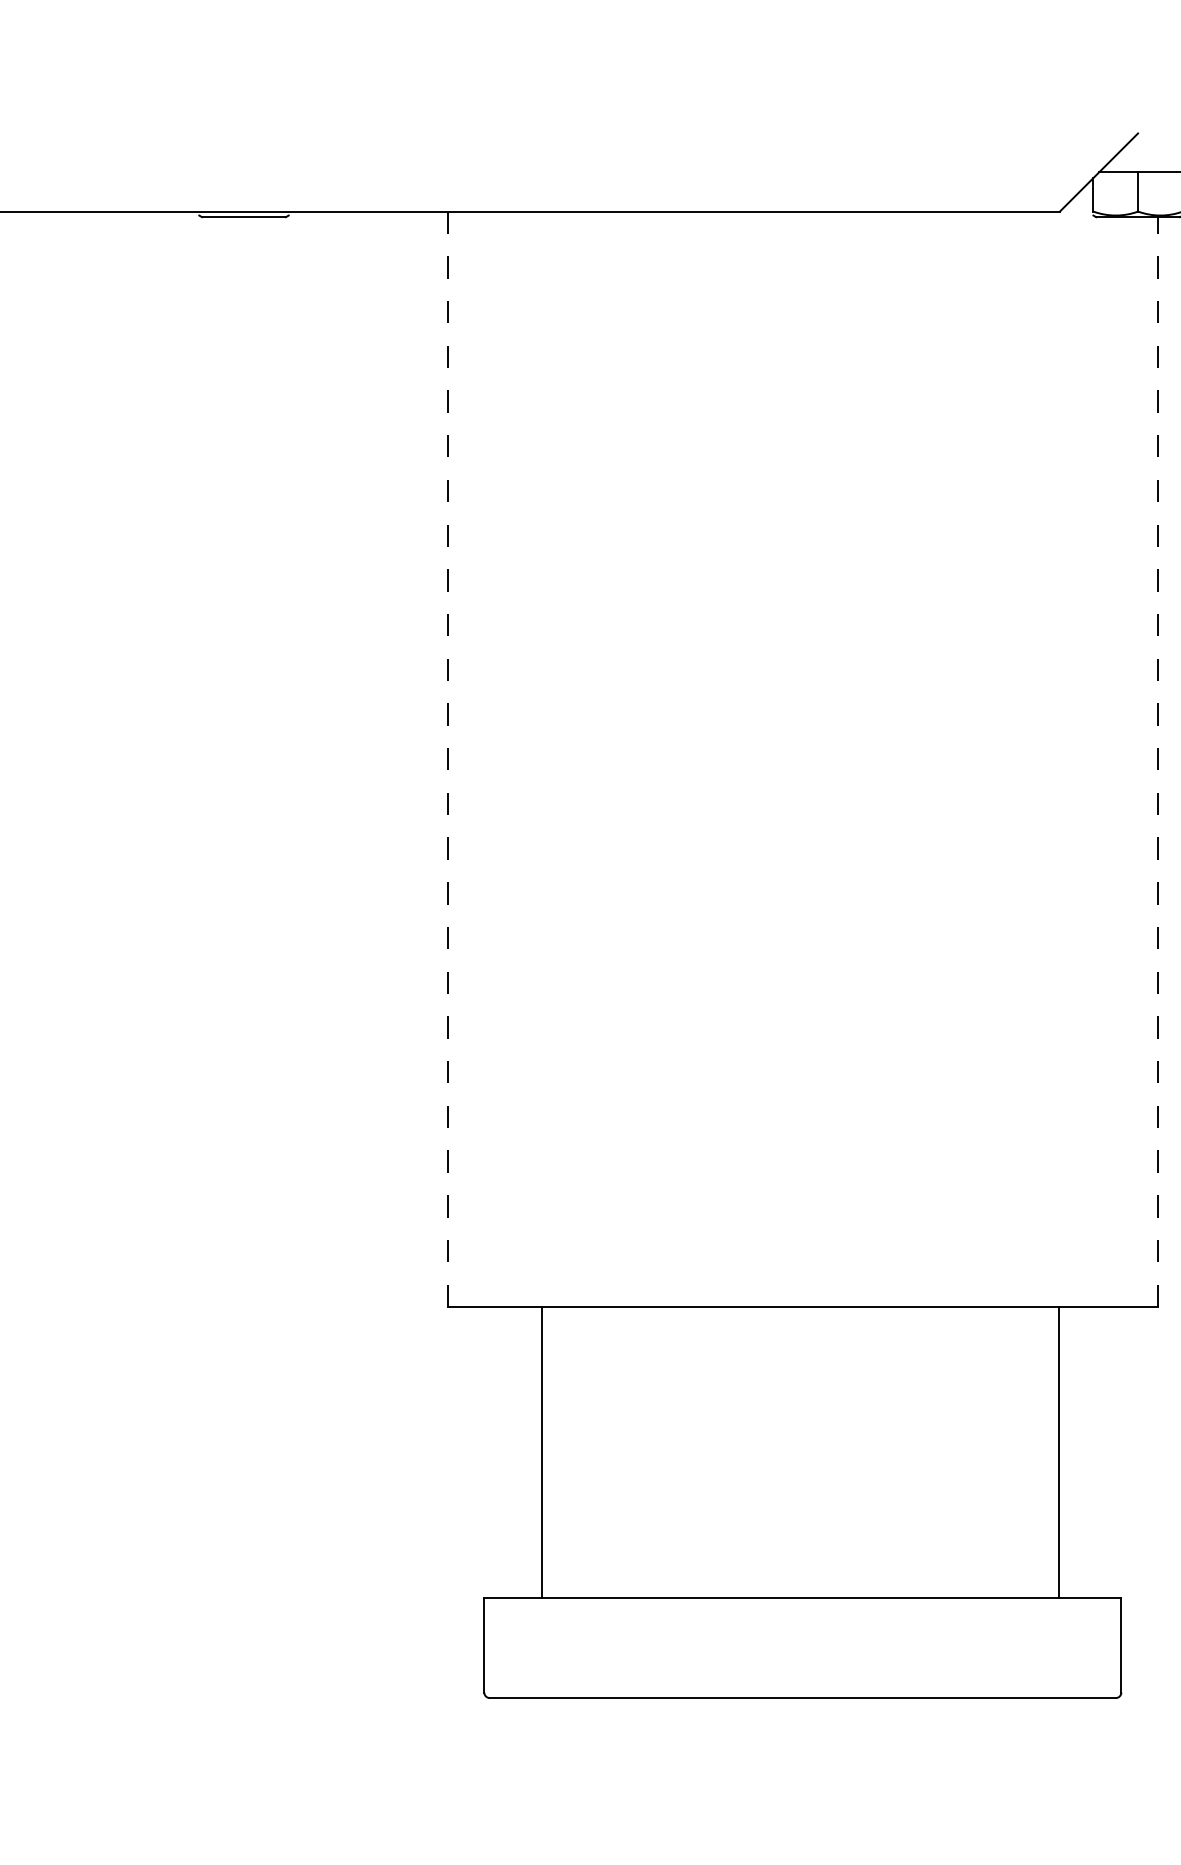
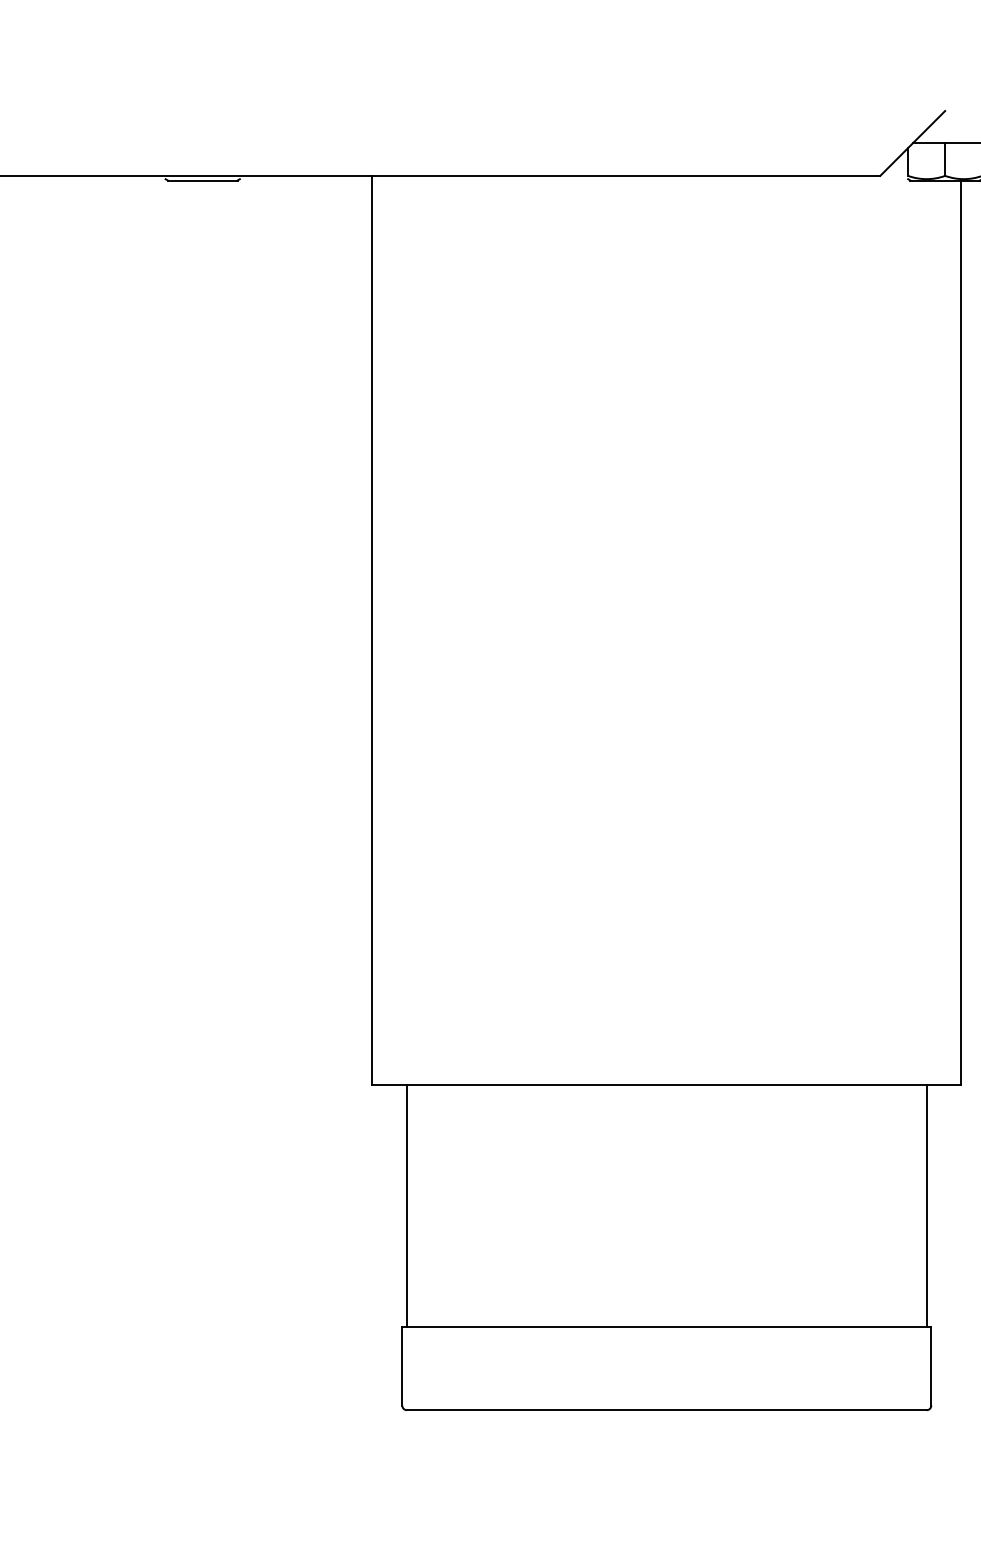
line: (448, 759) -> (372, 630), dashed -> solid
line: (1157, 761) -> (961, 632), dashed -> solid
line: (541, 1451) -> (406, 1205), moved
line: (1058, 1451) -> (926, 1205), moved

